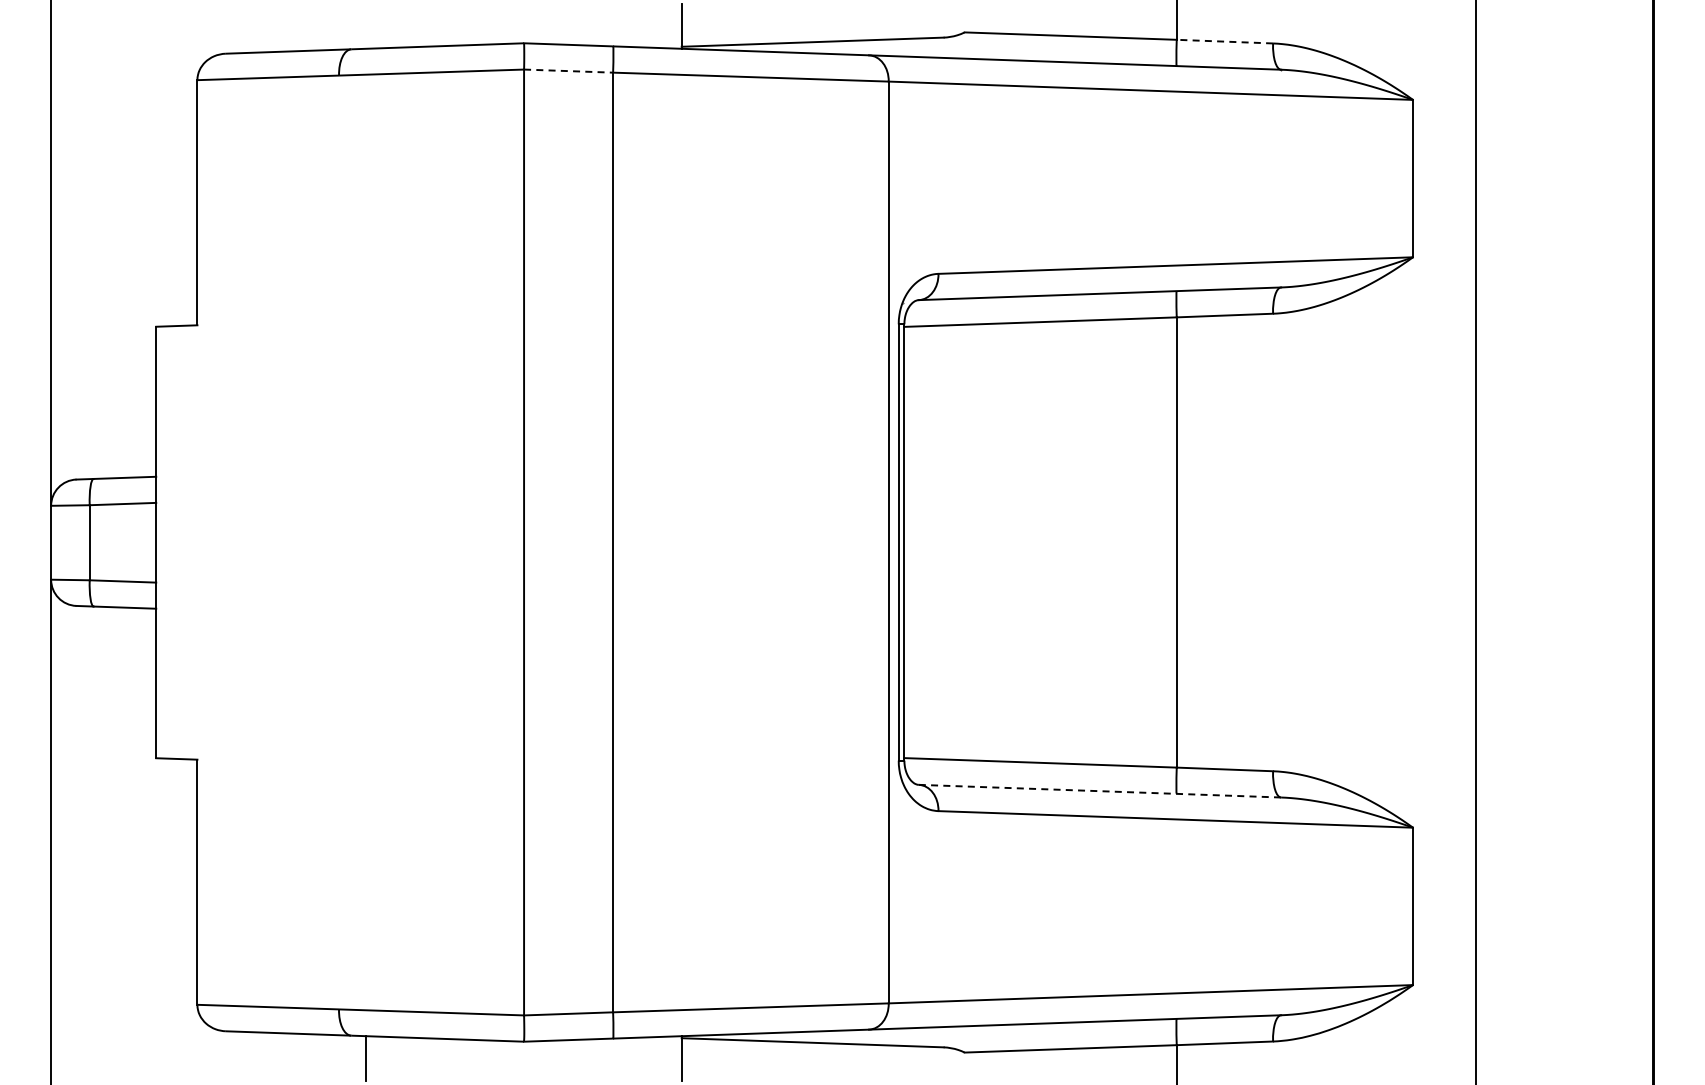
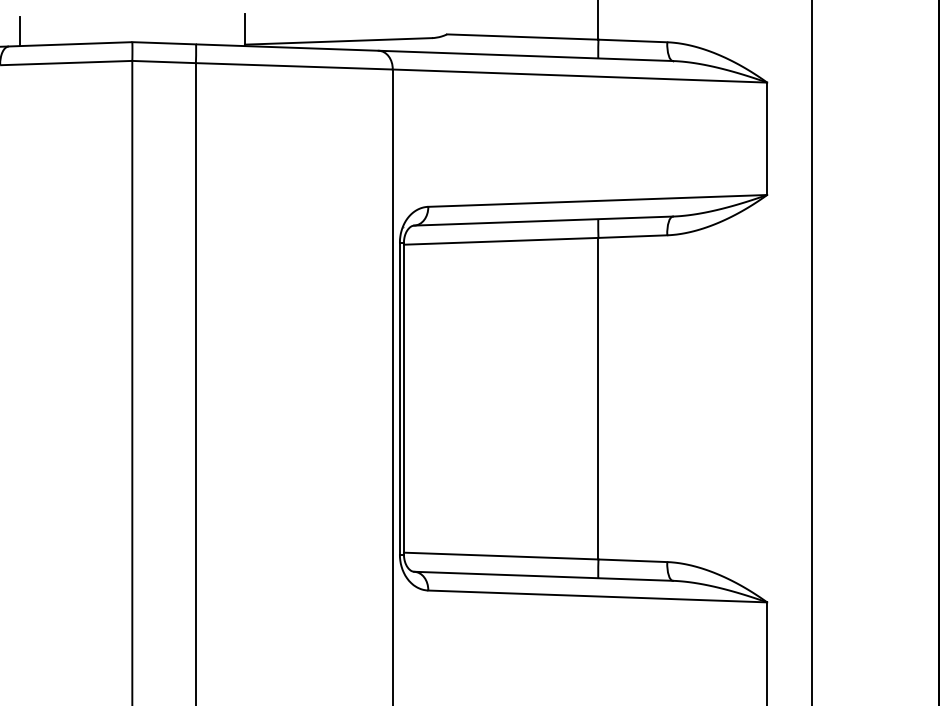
line: (366, 27) -> (19, 30), added
line: (1224, 41) -> (632, 40), dashed -> solid
line: (568, 71) -> (164, 62), dashed -> solid
line: (1100, 791) -> (544, 576), dashed -> solid

